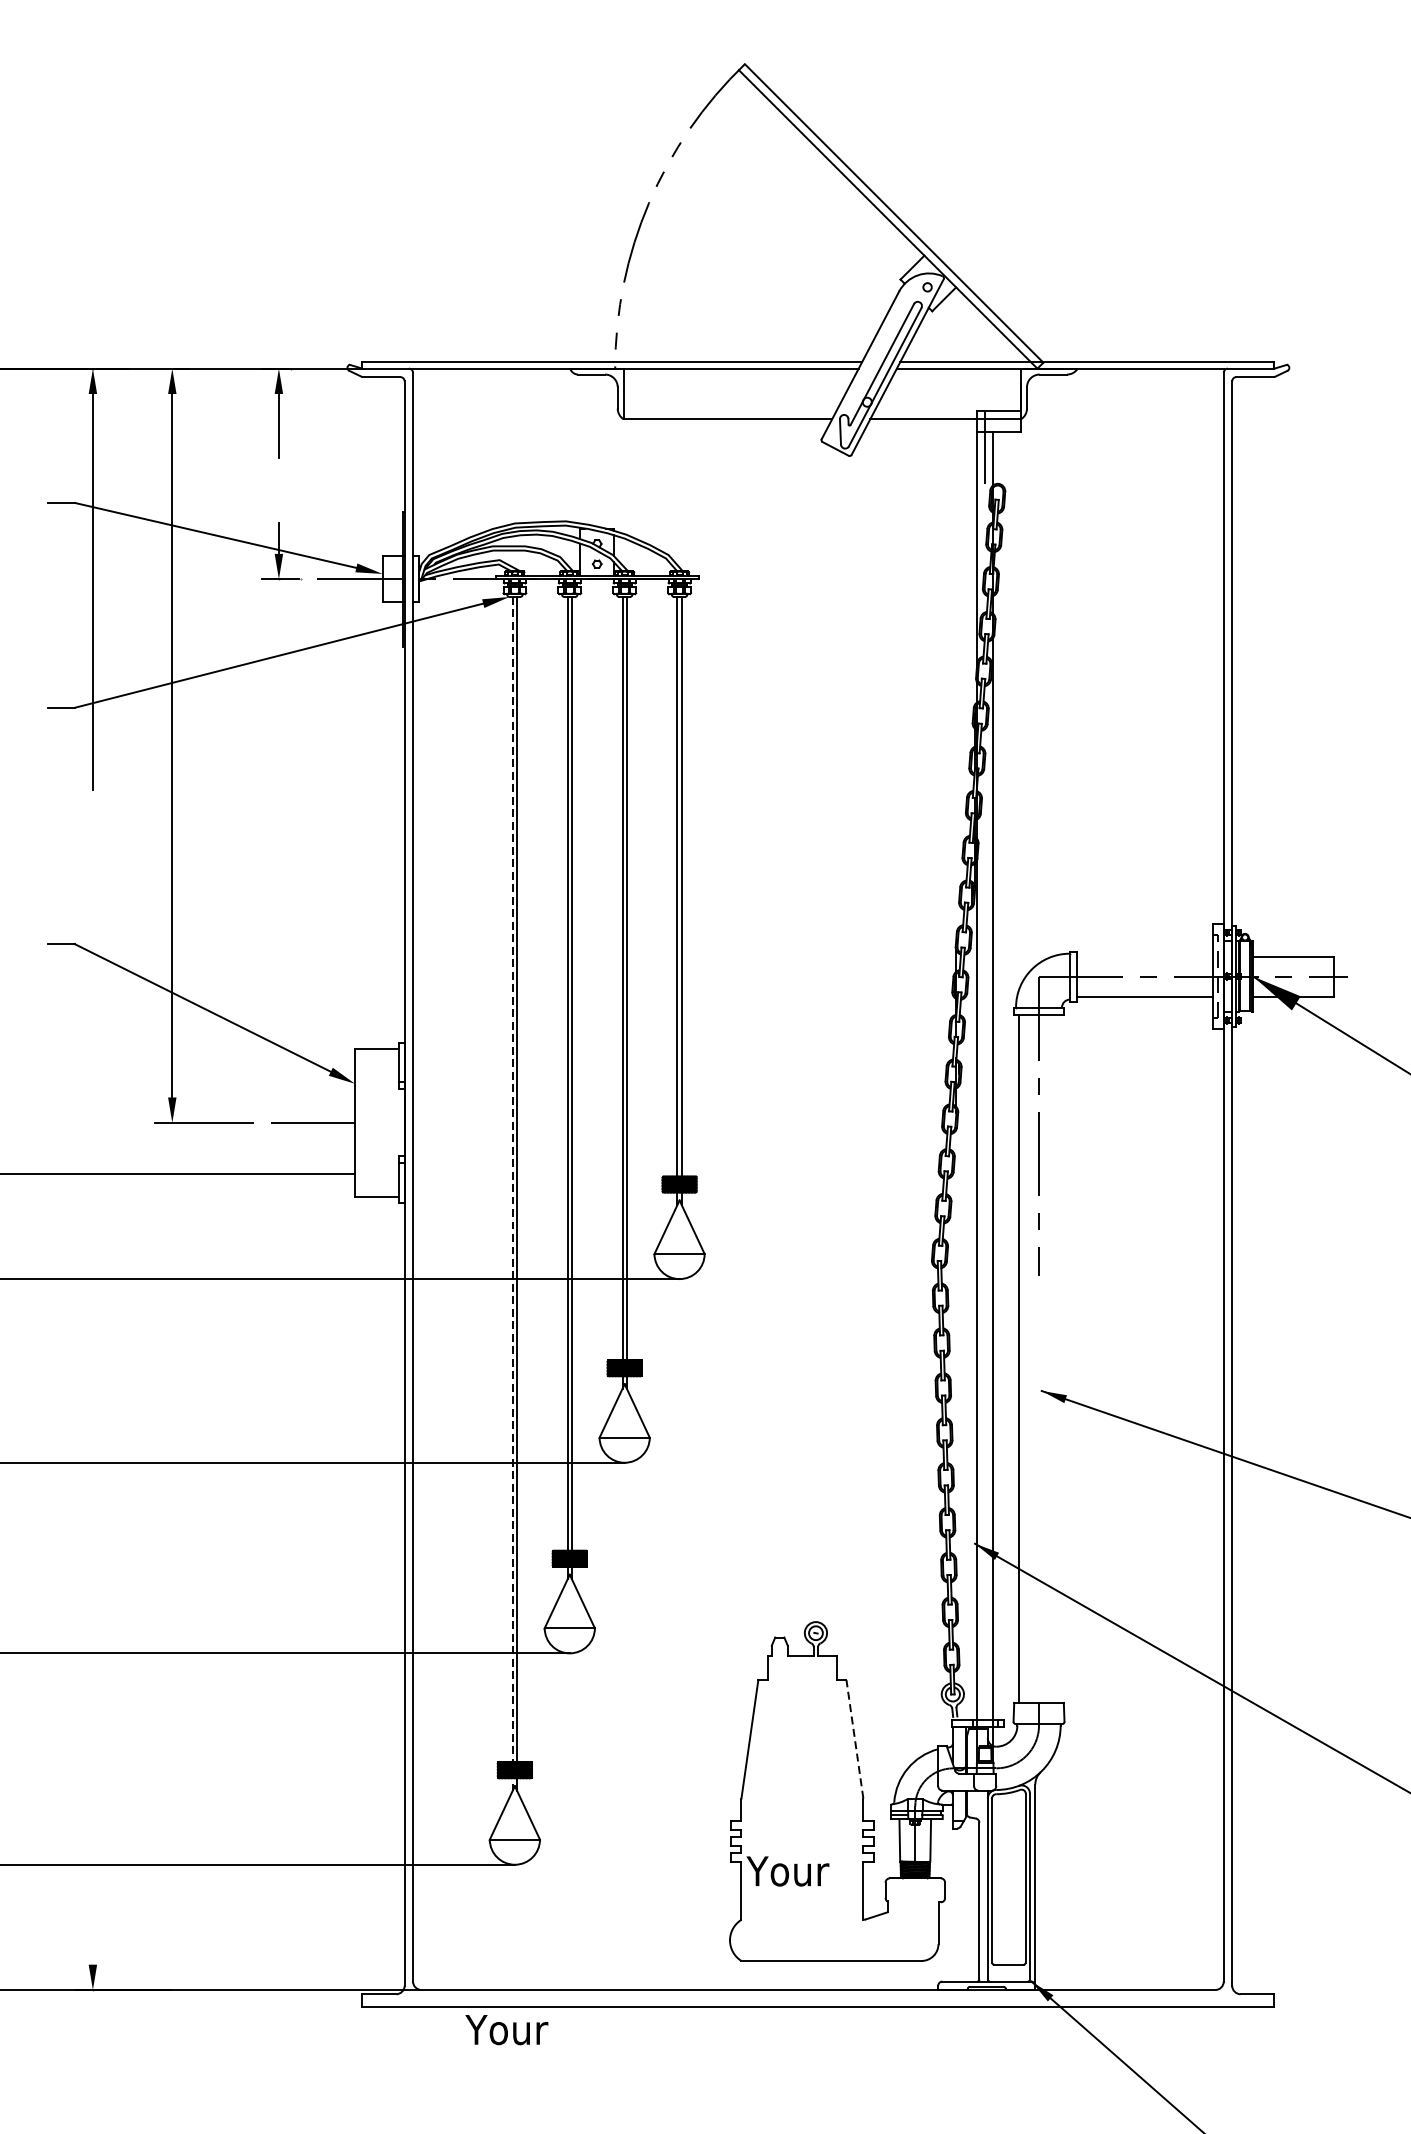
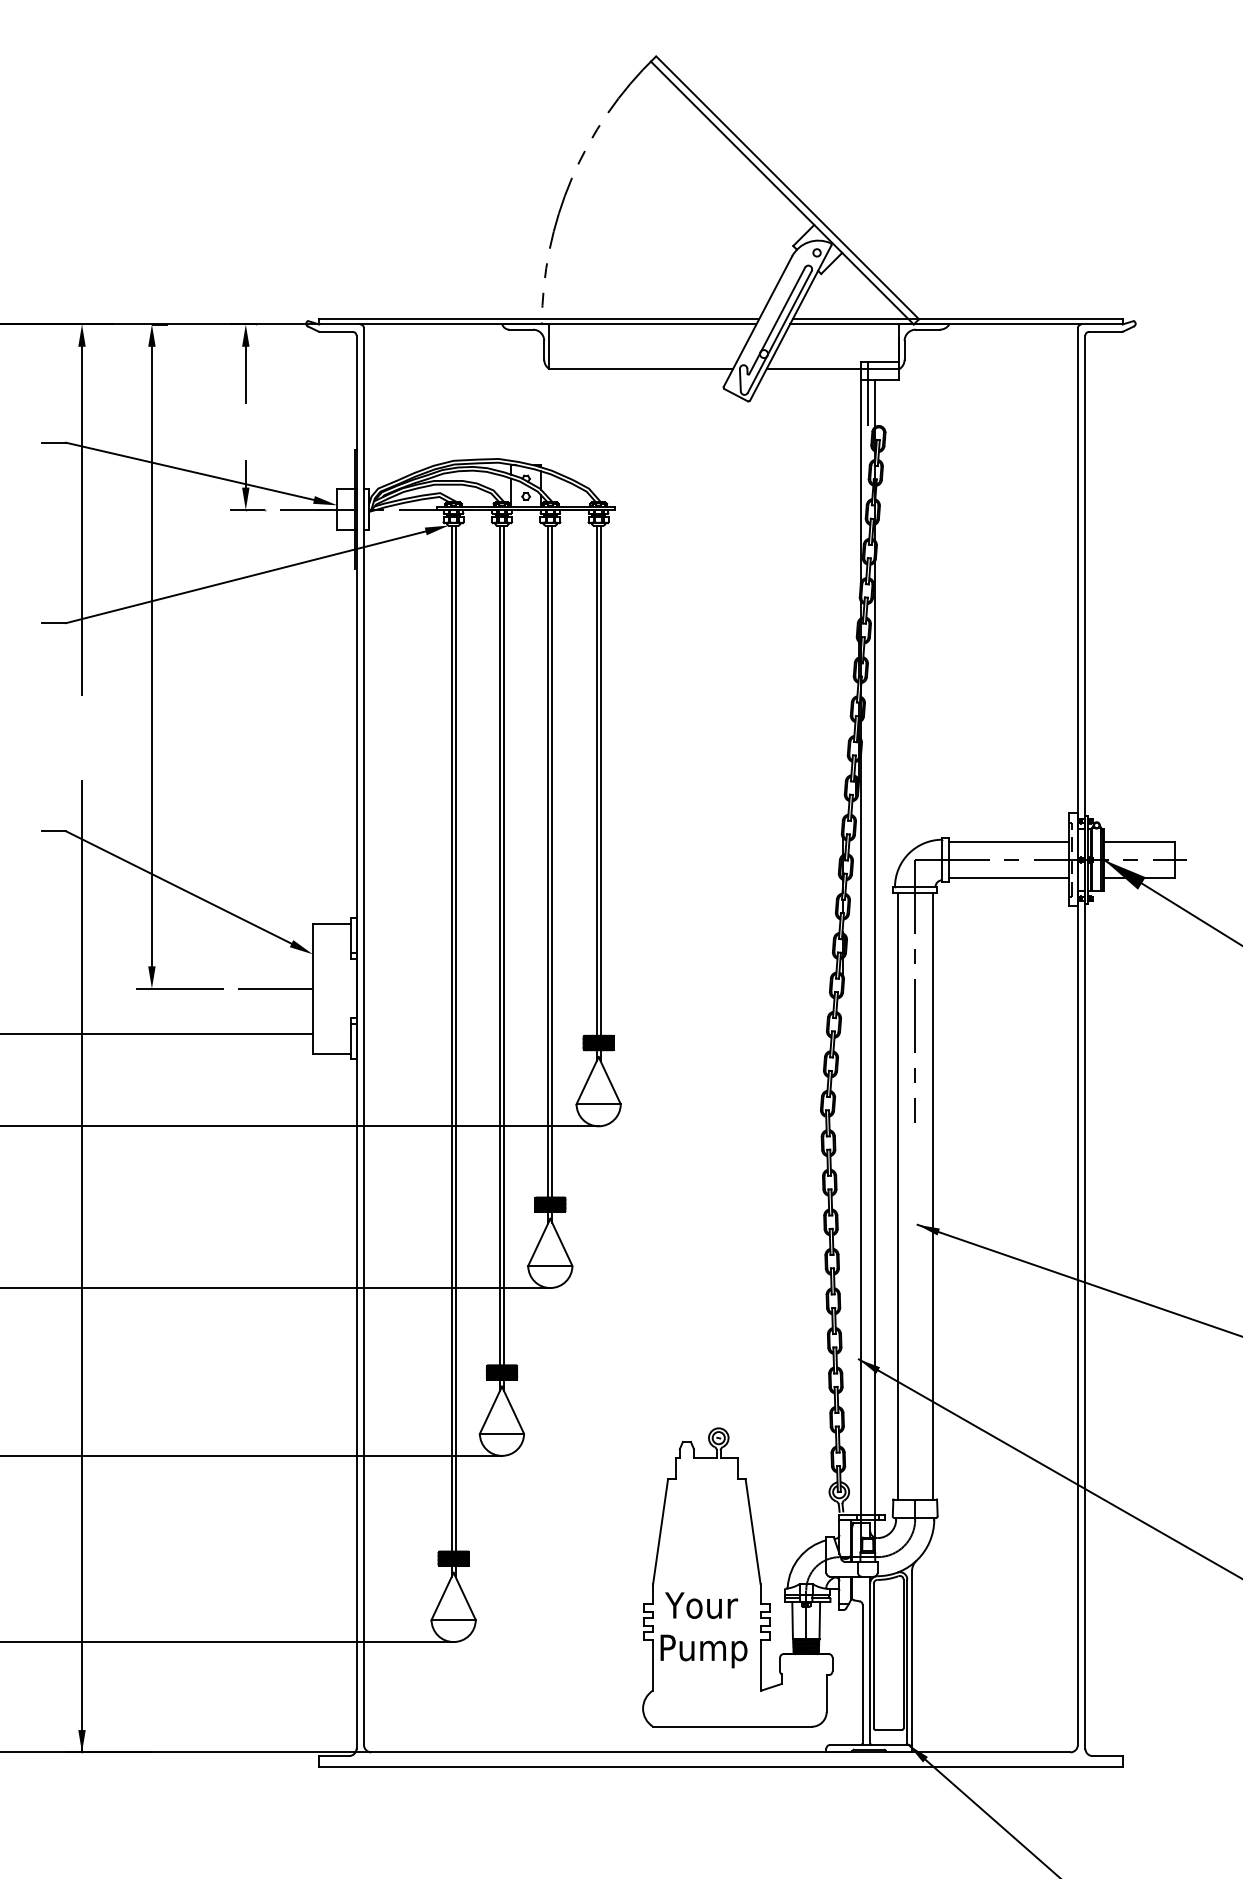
line: (1144, 956) -> (1008, 842), added
line: (512, 1194) -> (451, 1051), dashed -> solid
line: (1058, 1358) -> (932, 1196), added
line: (93, 1438) -> (82, 1266), added
line: (855, 1739) -> (753, 1531), dashed -> solid
text: (797, 1875) -> (702, 1651), Your -> Pump
text: (506, 2029) -> (701, 1605), moved

